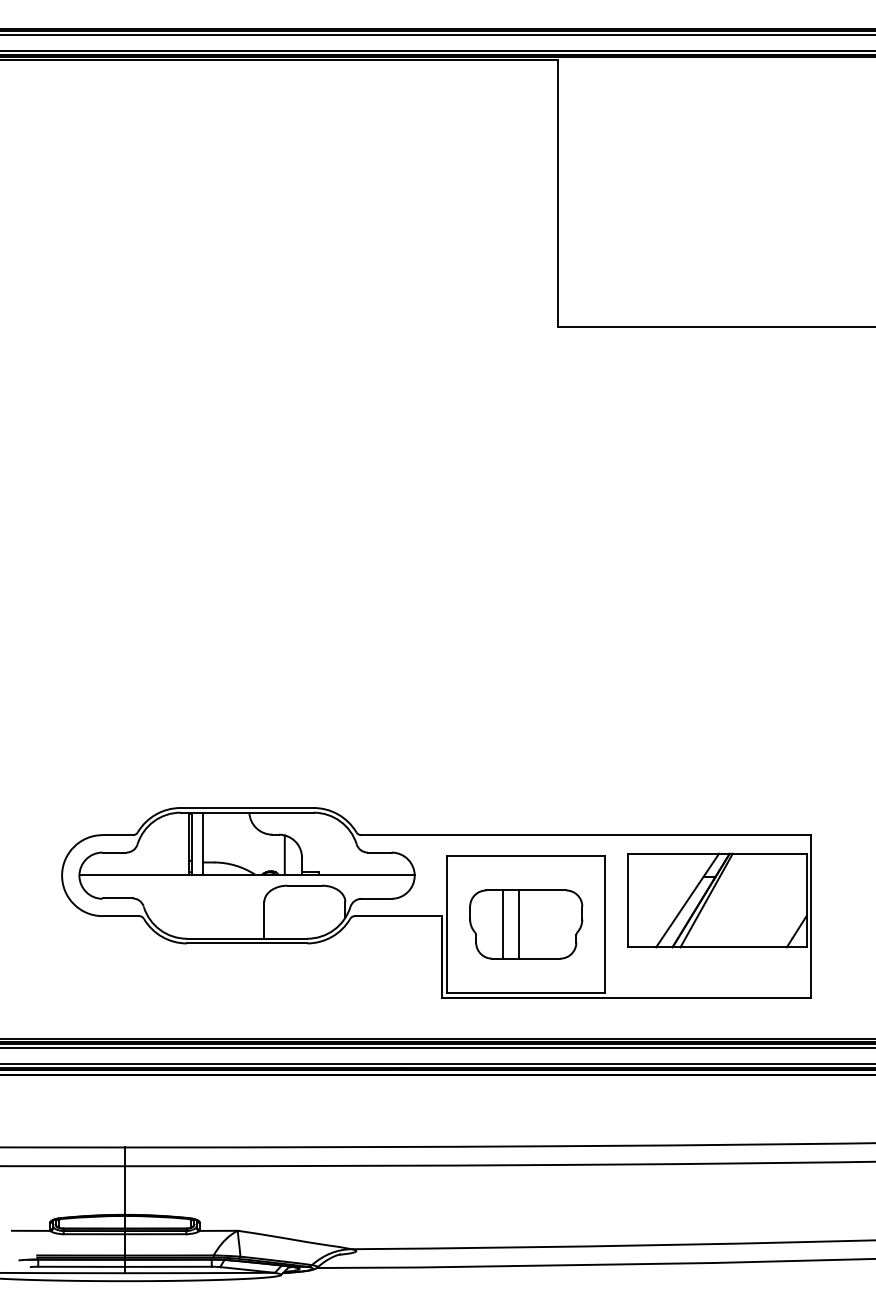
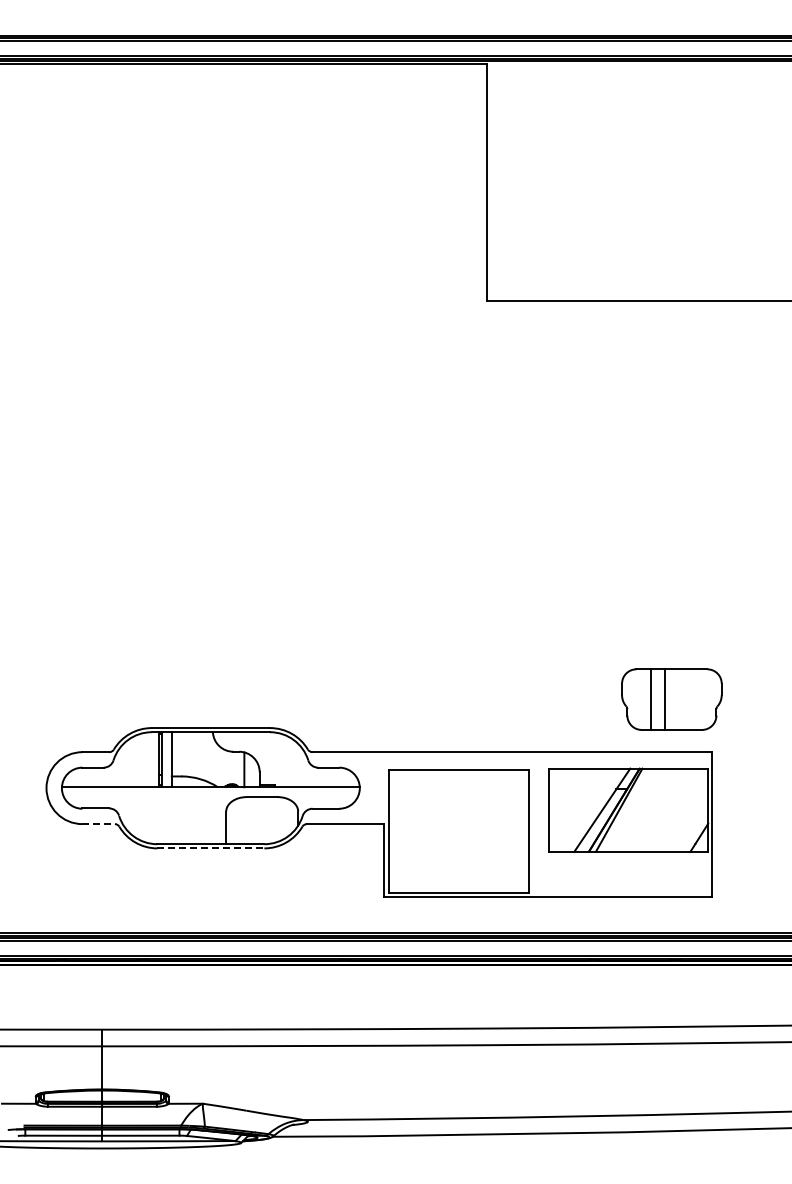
line: (121, 916) -> (99, 824), solid -> dashed
part: (525, 924) -> (671, 699), moved
line: (247, 943) -> (211, 848), solid -> dashed

